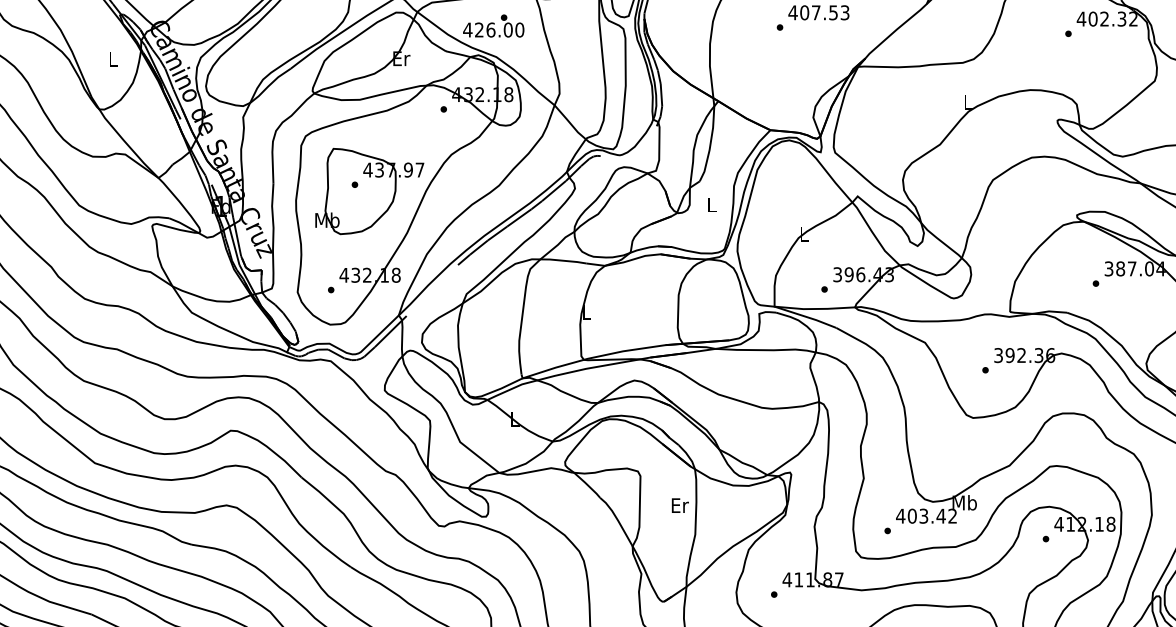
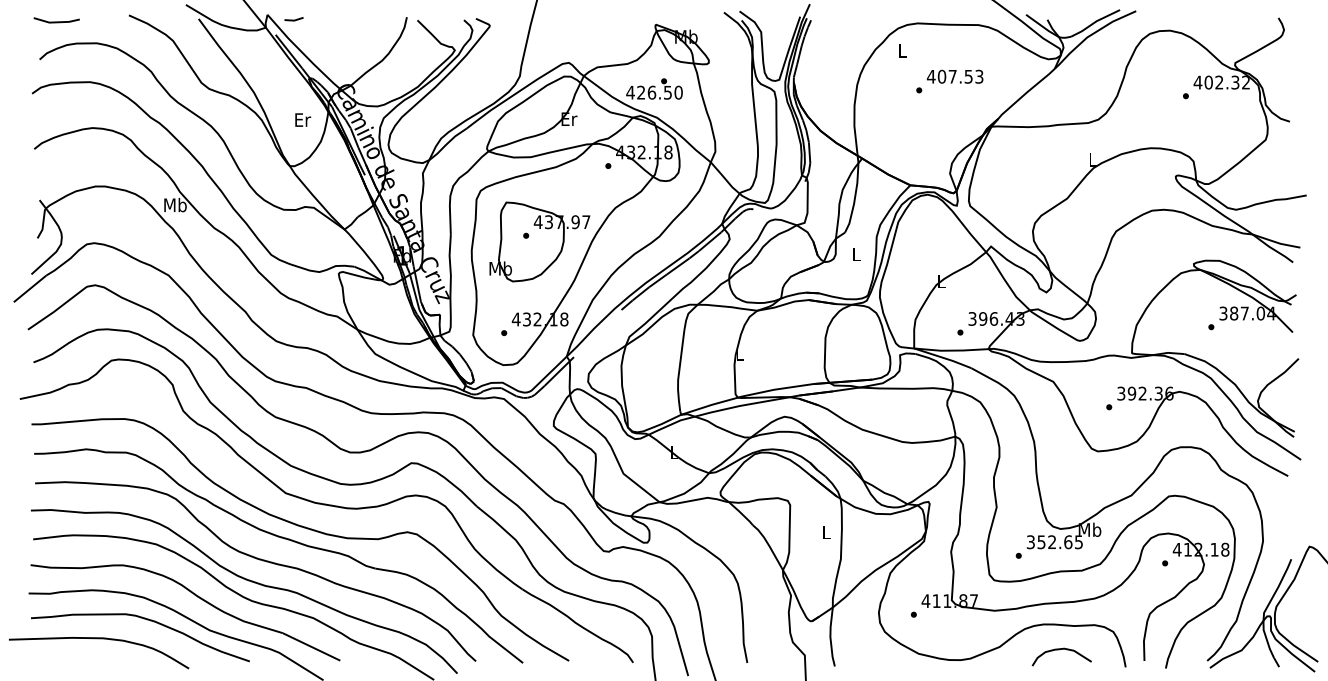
text: (507, 29) -> (667, 92), 426.00 -> 426.50
text: (114, 59) -> (303, 119), L -> Er
text: (679, 505) -> (826, 532), Er -> L
text: (926, 516) -> (1054, 542), 403.42 -> 352.65

